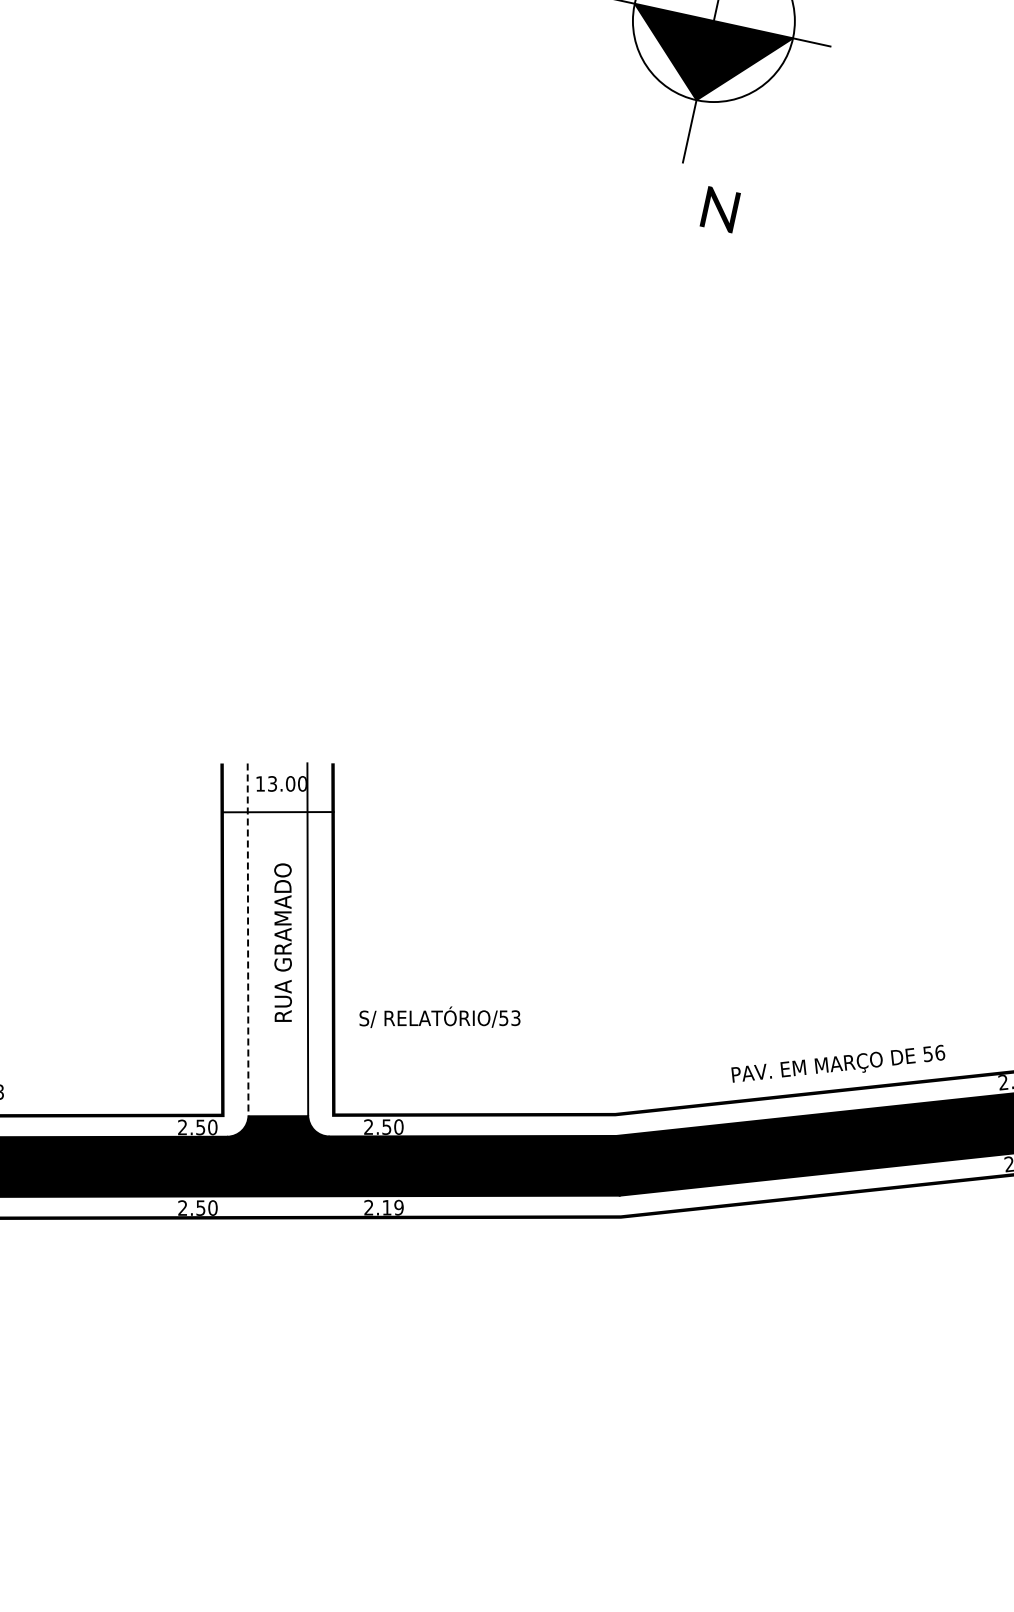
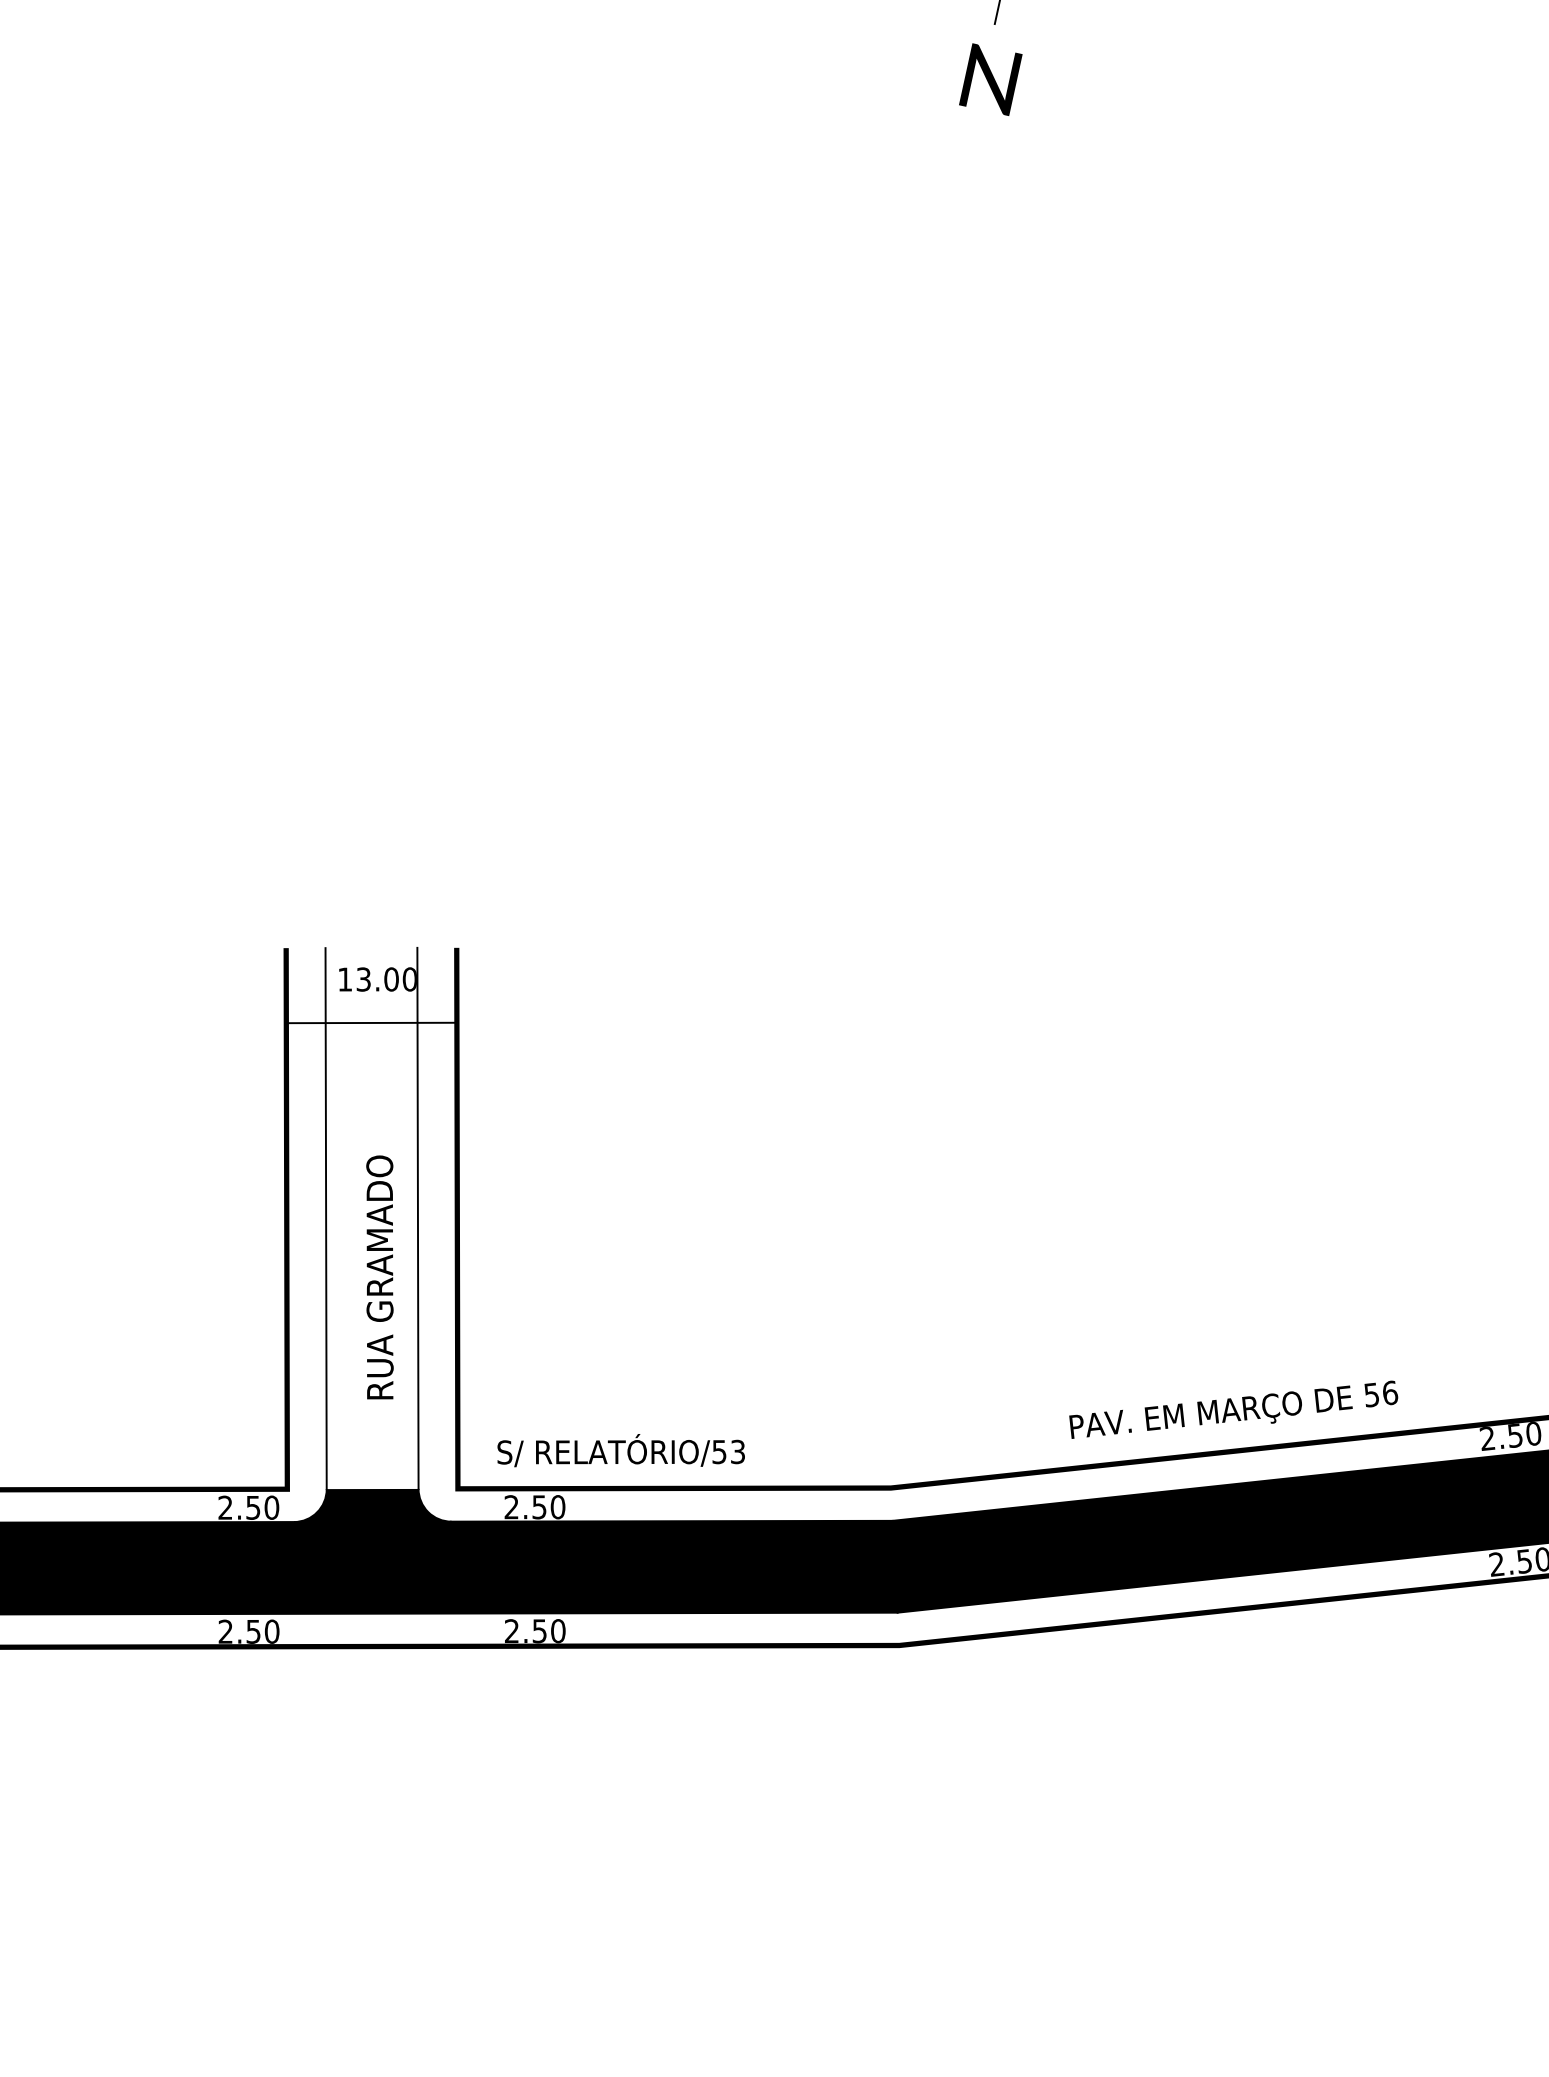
text: (719, 209) -> (989, 79), moved
line: (248, 939) -> (326, 1218), dashed -> solid
text: (282, 942) -> (379, 1277), moved
text: (439, 1016) -> (620, 1449), moved
text: (392, 1207) -> (548, 1630), 2.19 -> 2.50

